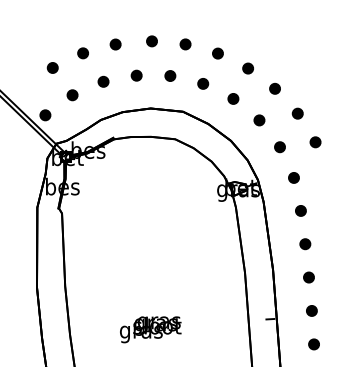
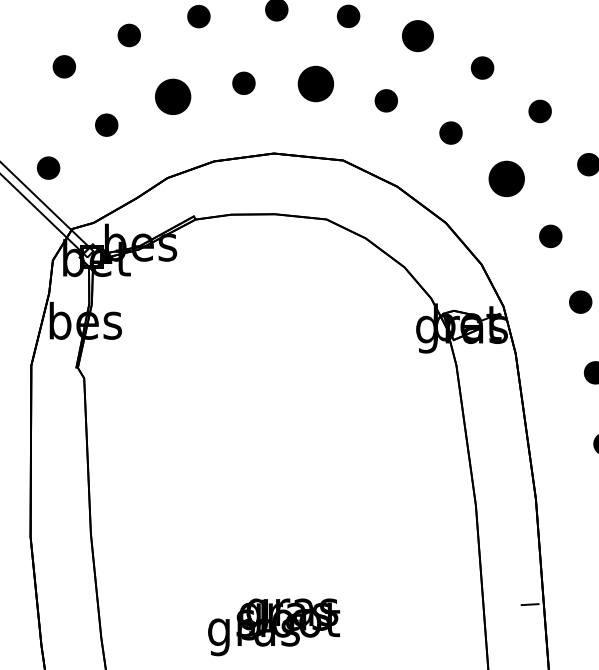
part: (217, 53) -> (416, 35), size x1.4
part: (170, 75) -> (316, 82), size x1.6
part: (103, 81) -> (172, 95), size x1.6
part: (259, 120) -> (506, 179), size x1.6

